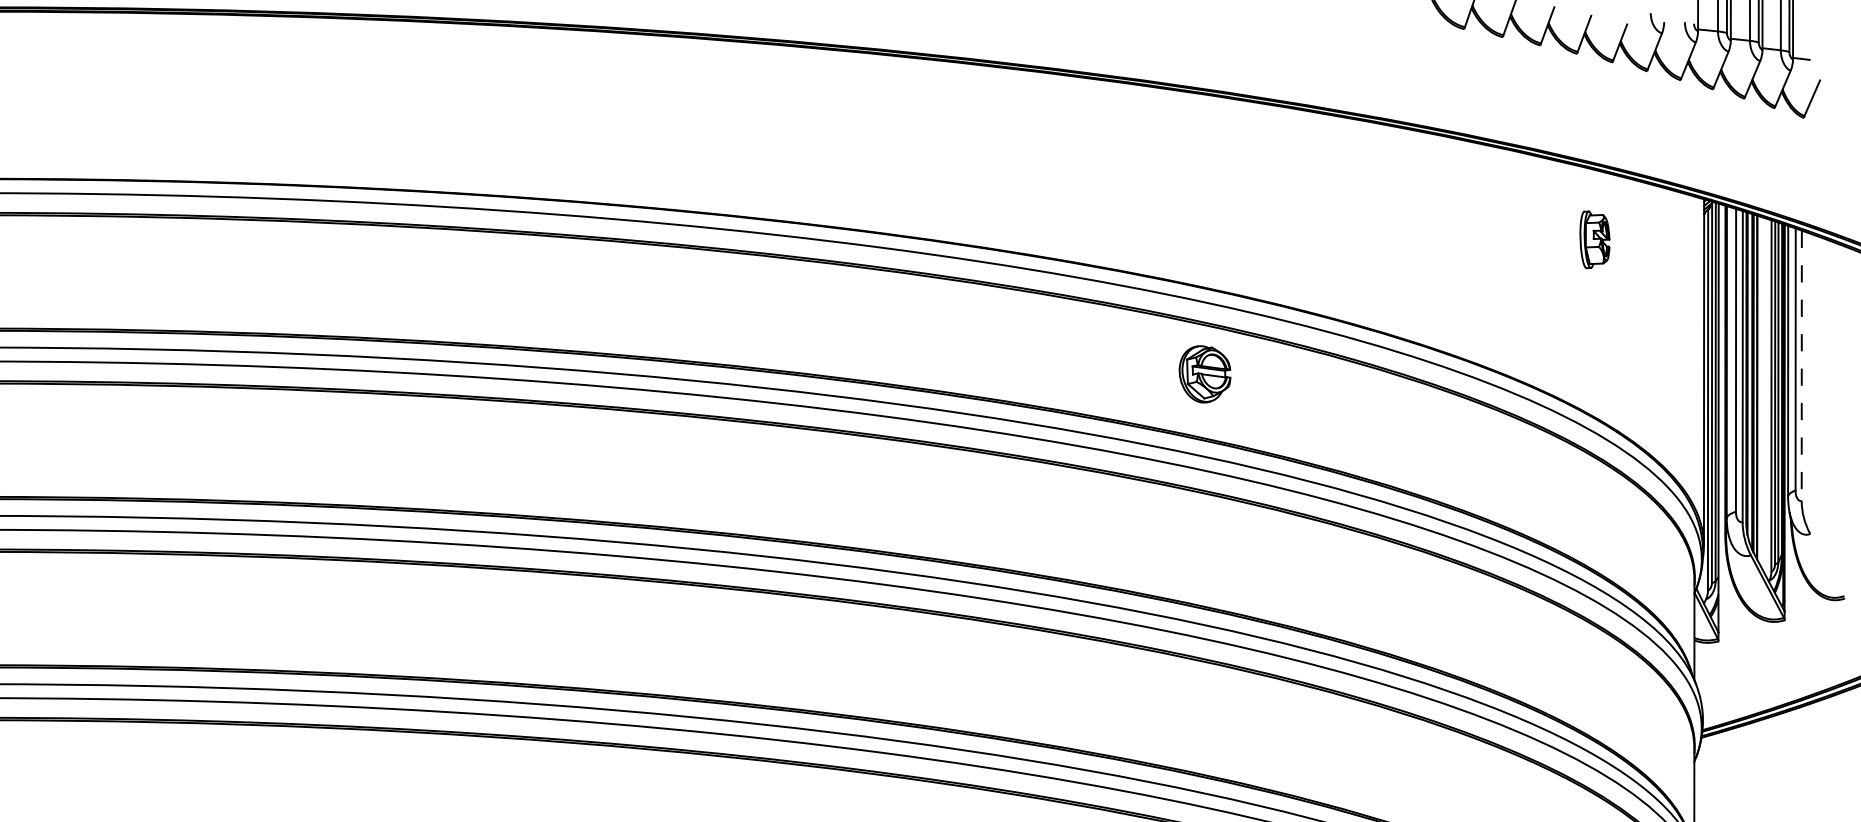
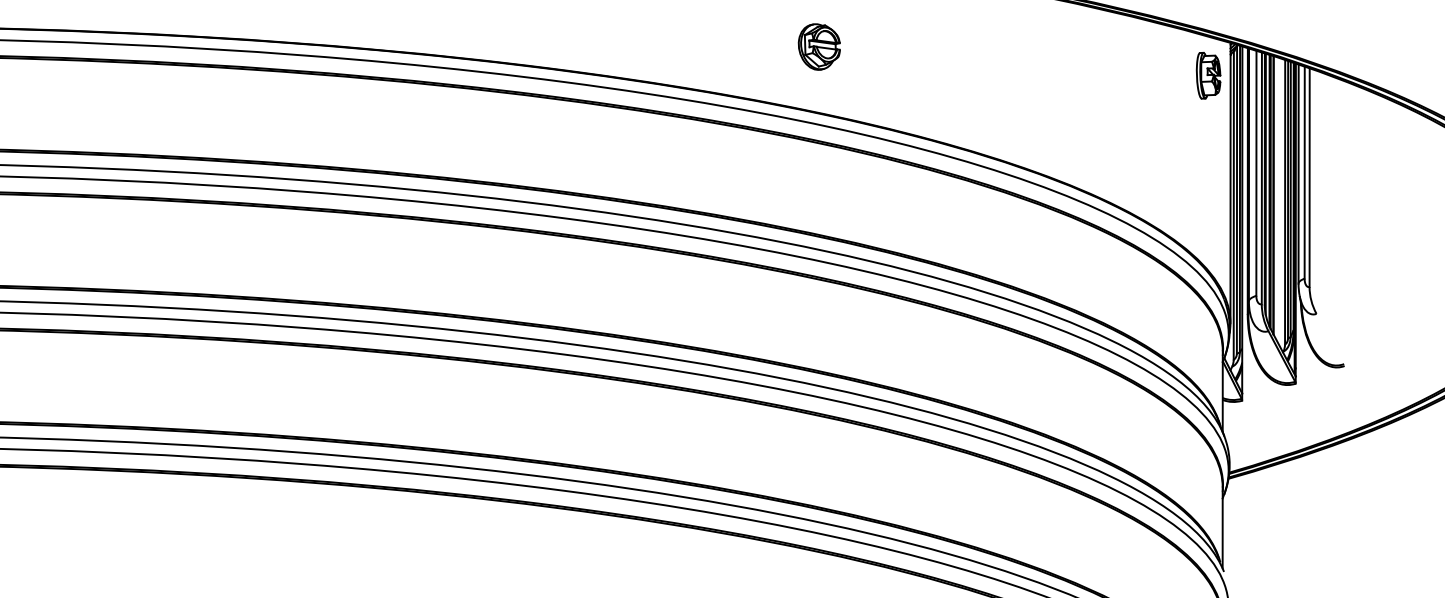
part: (1594, 239) -> (1208, 75), moved
line: (1801, 366) -> (1309, 178), dashed -> solid
part: (1204, 374) -> (818, 47), moved

